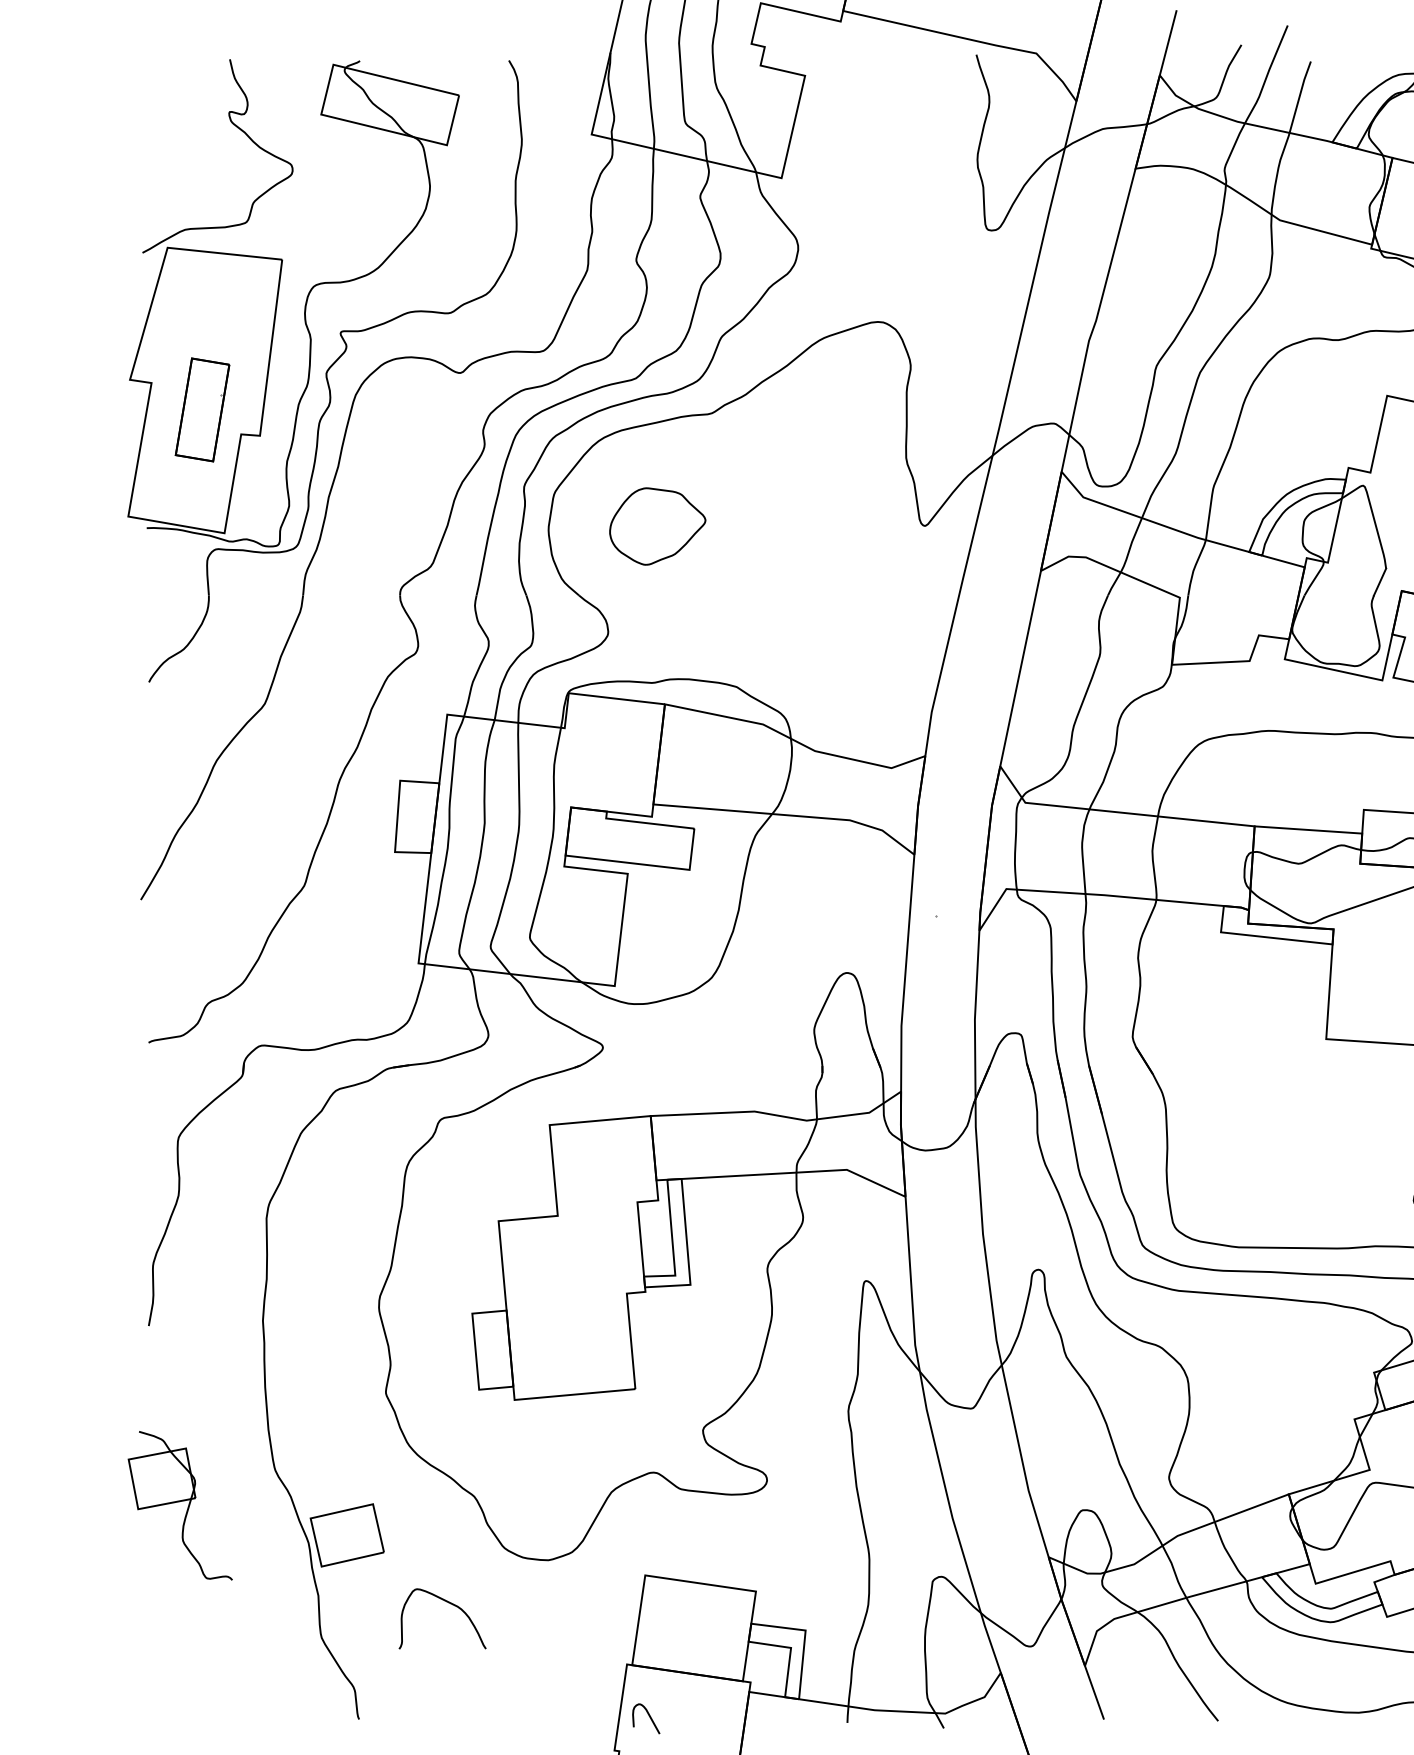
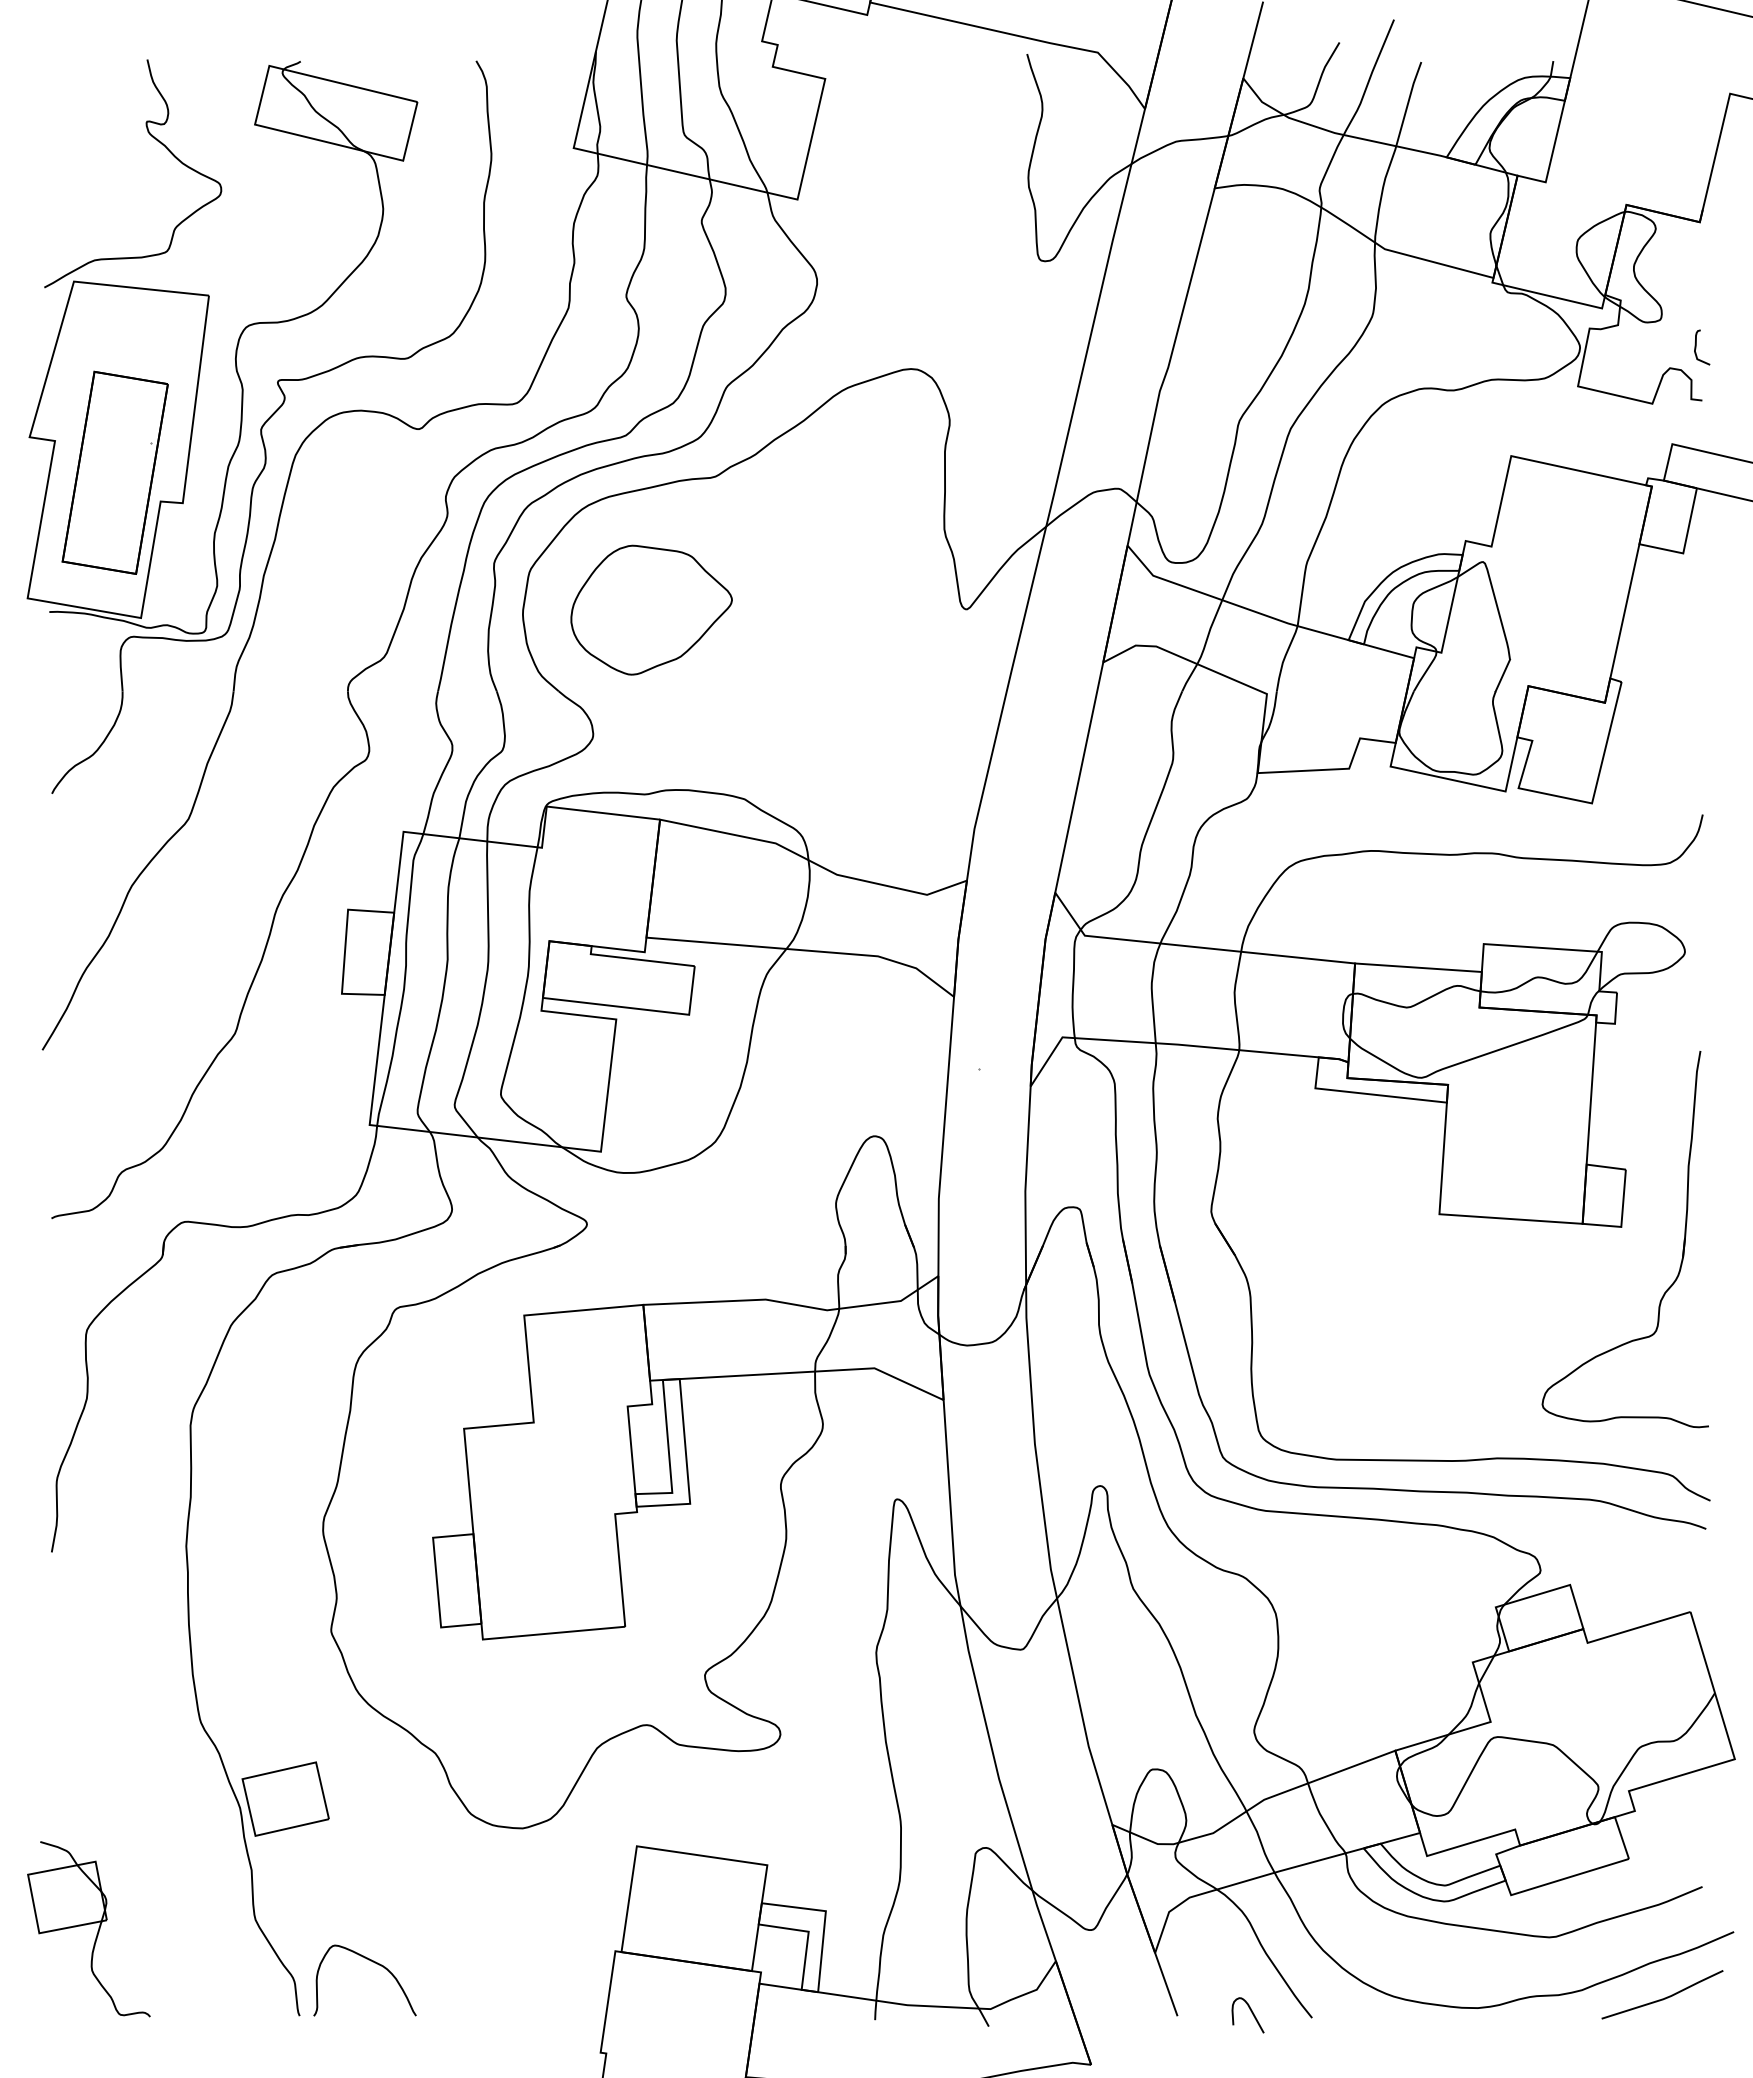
part: (202, 409) -> (114, 472), size x1.67
part: (657, 526) -> (651, 609), size x1.43
part: (179, 1506) -> (88, 1929), moved
curve: (448, 1603) -> (372, 1962), moved
curve: (648, 1715) -> (1250, 2011), moved

